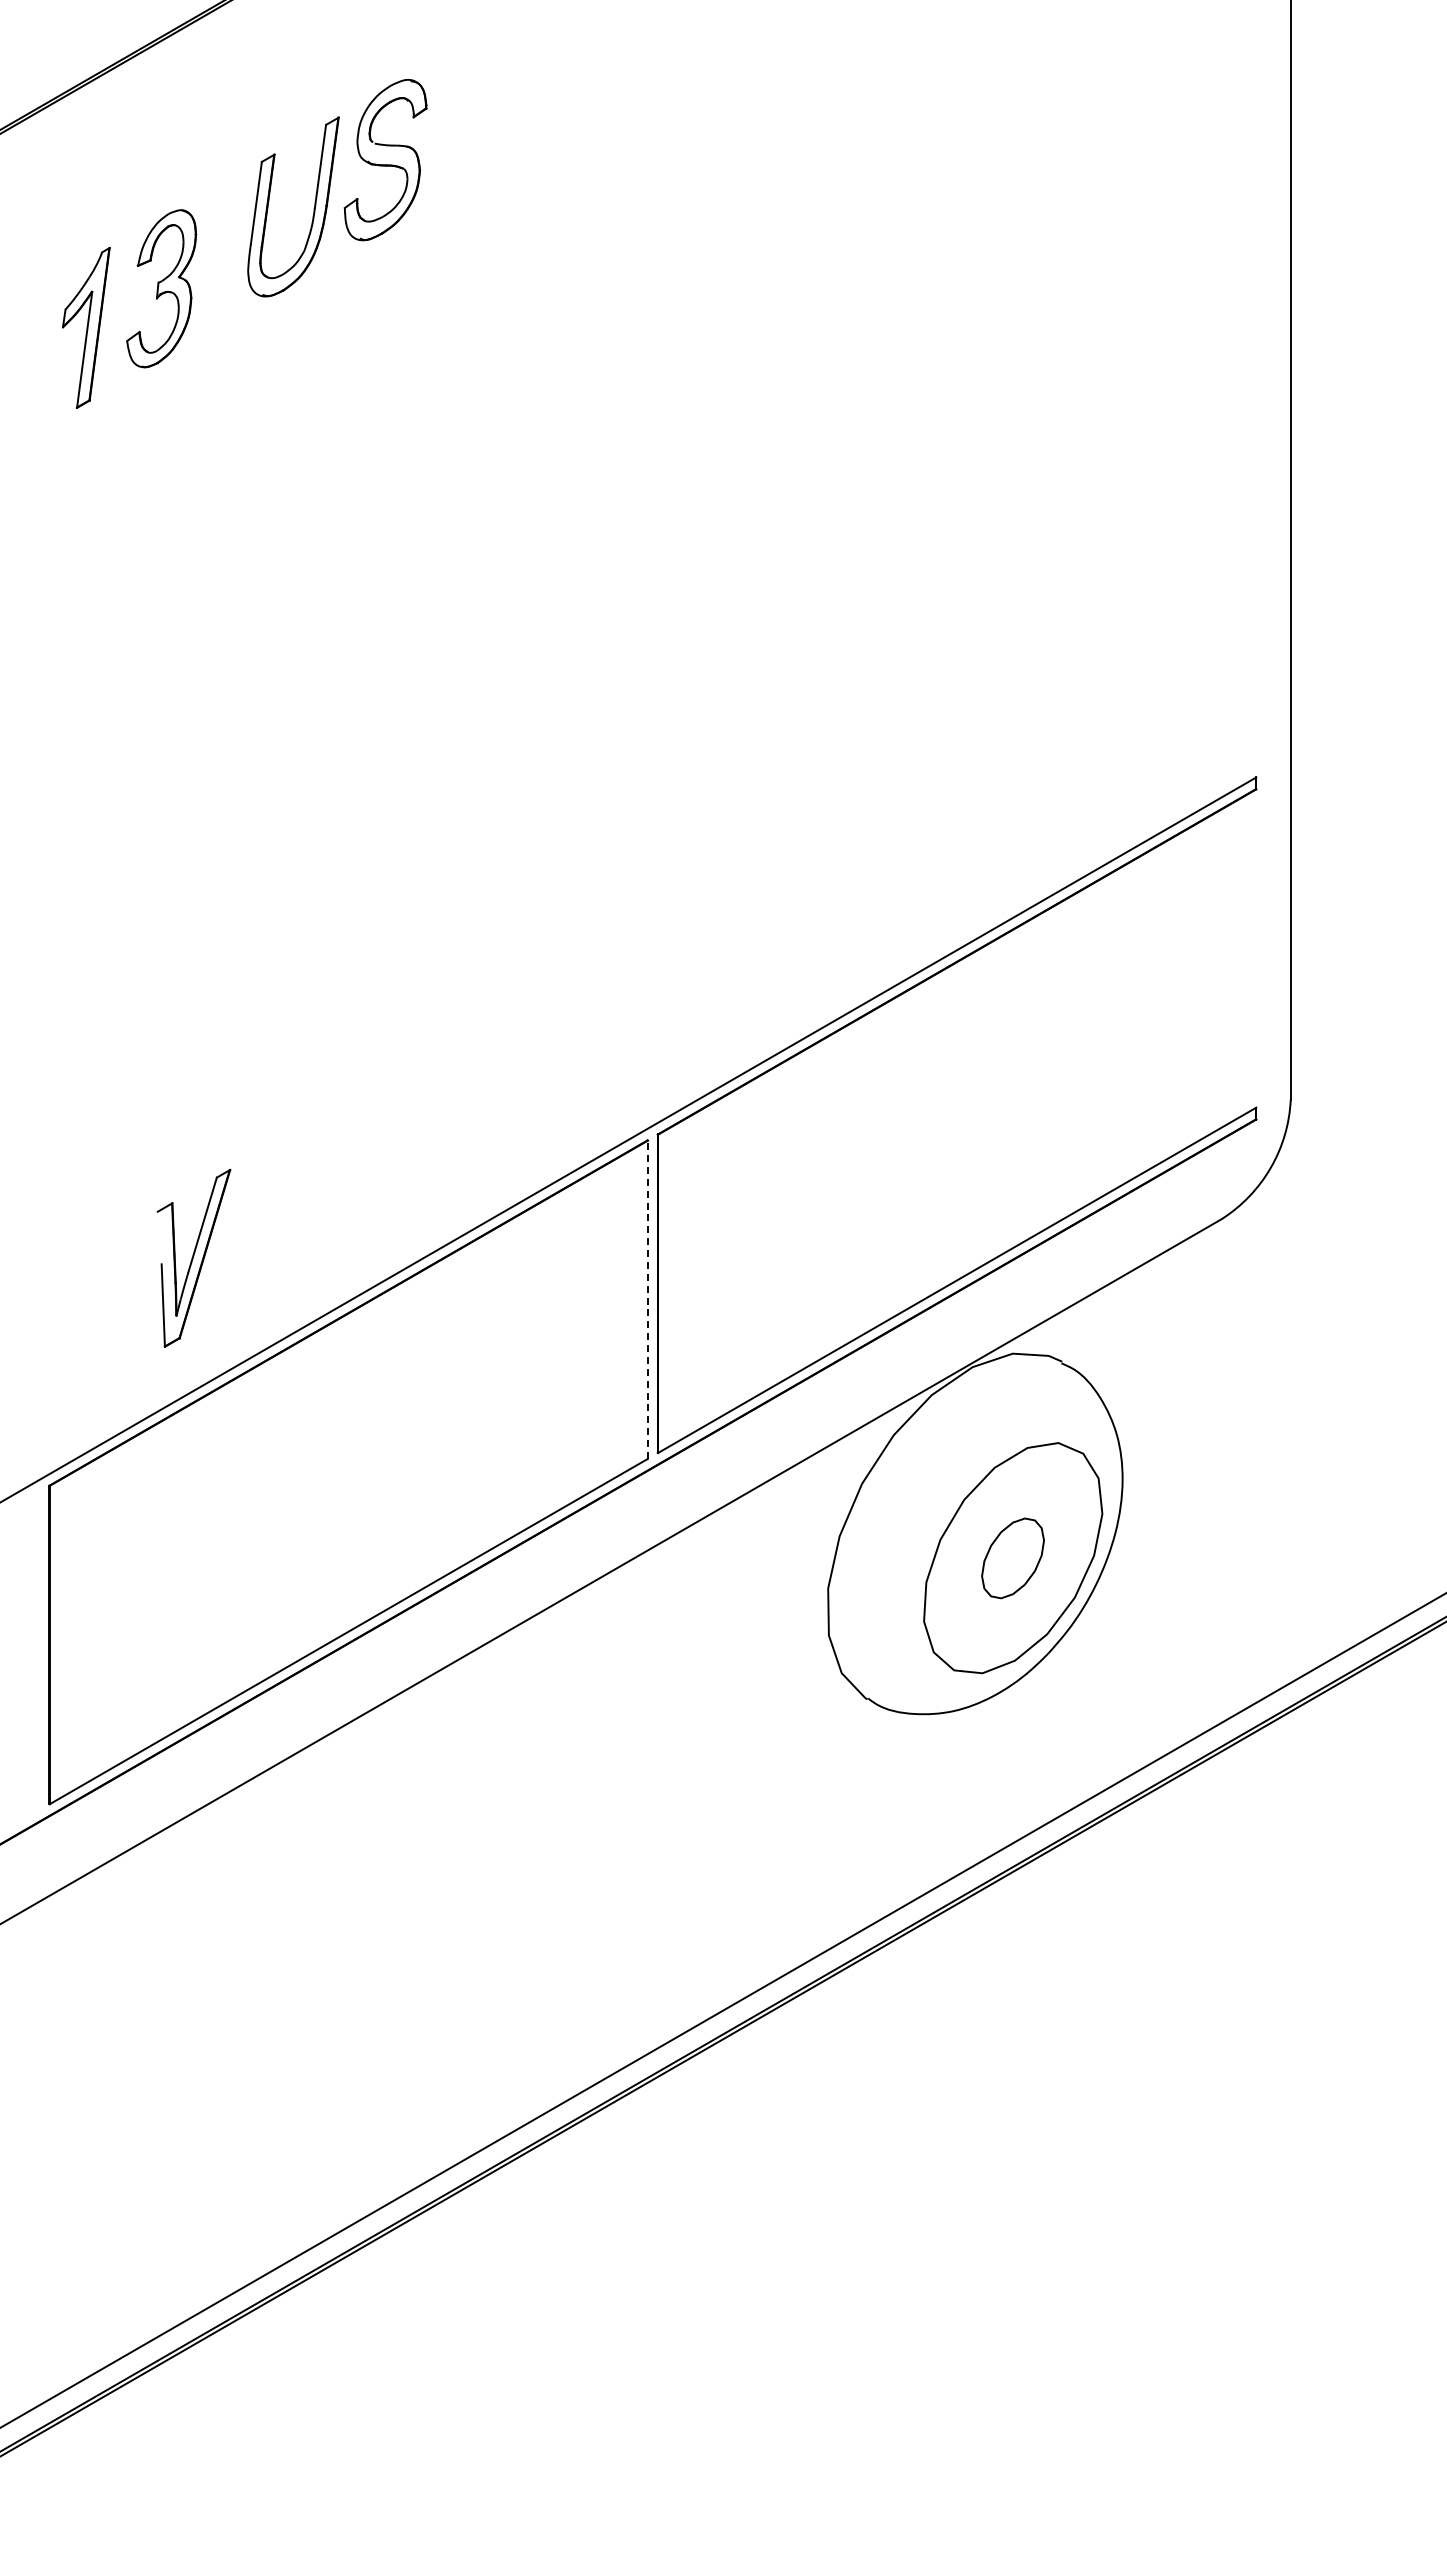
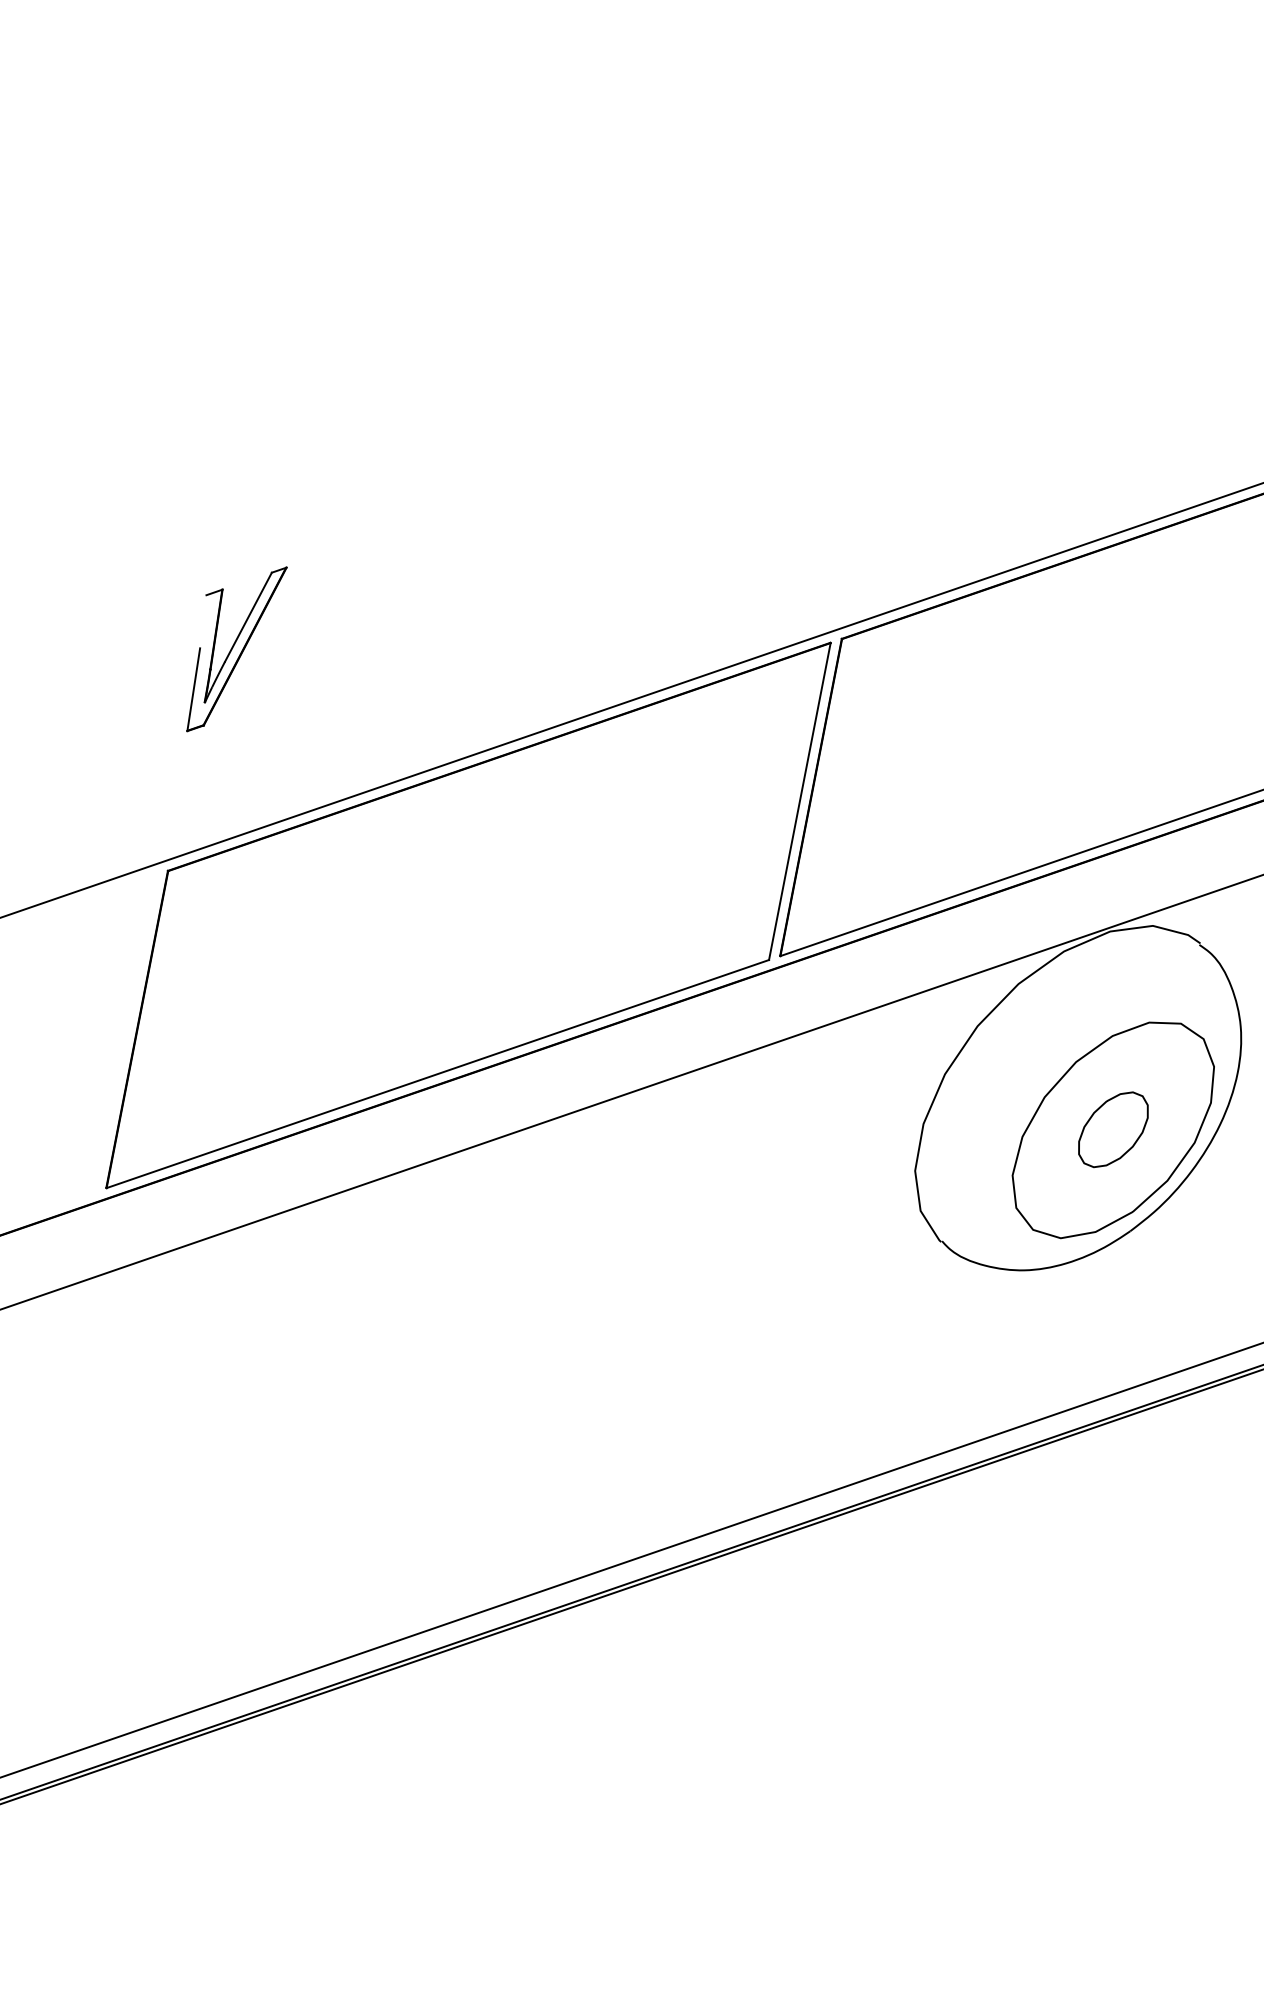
part: (193, 1257) -> (233, 647), moved
line: (647, 1299) -> (799, 801), dashed -> solid

